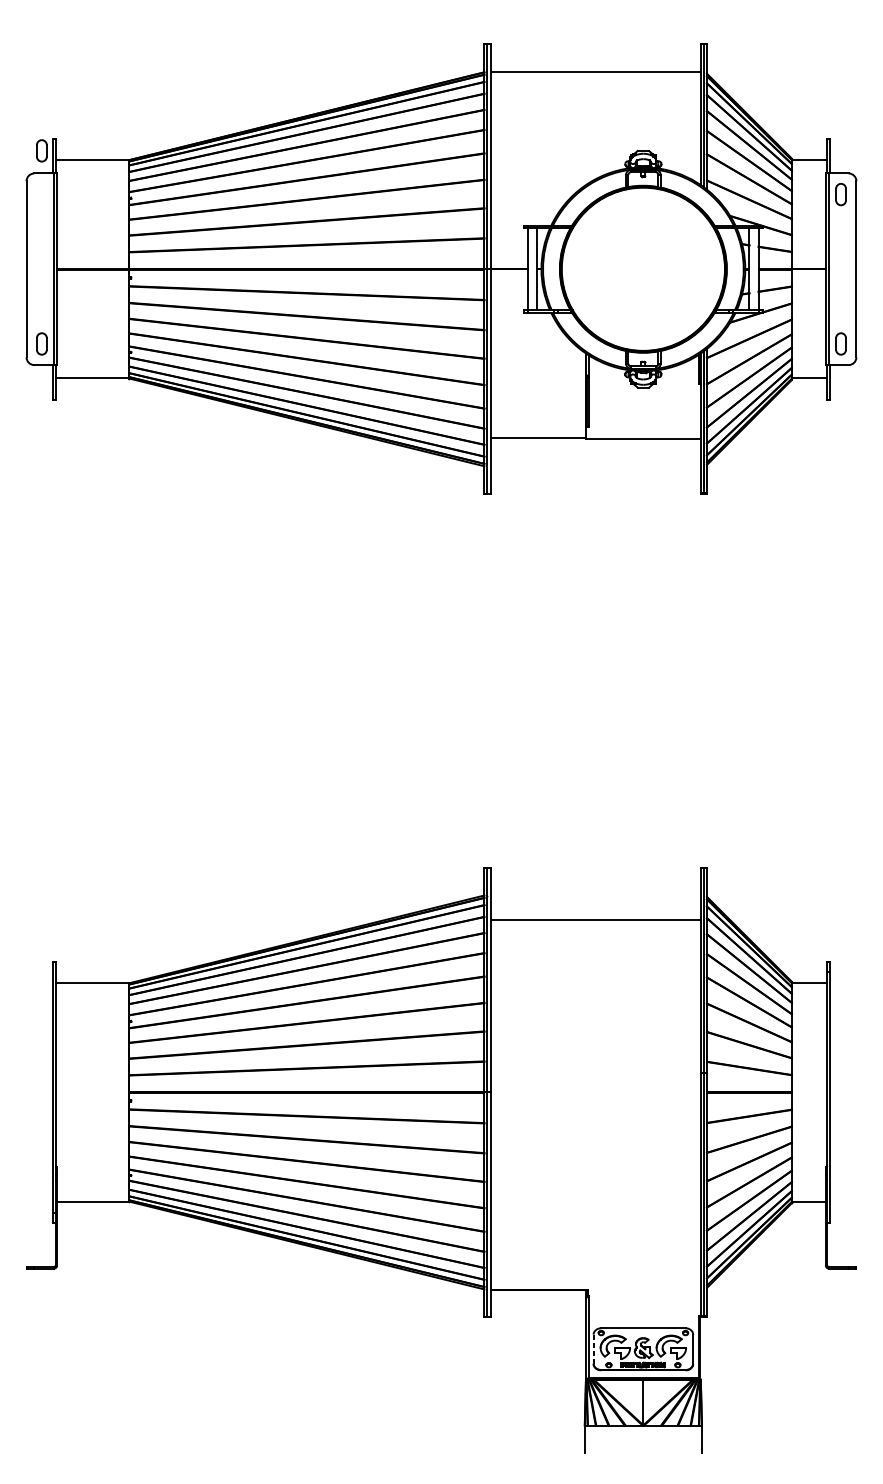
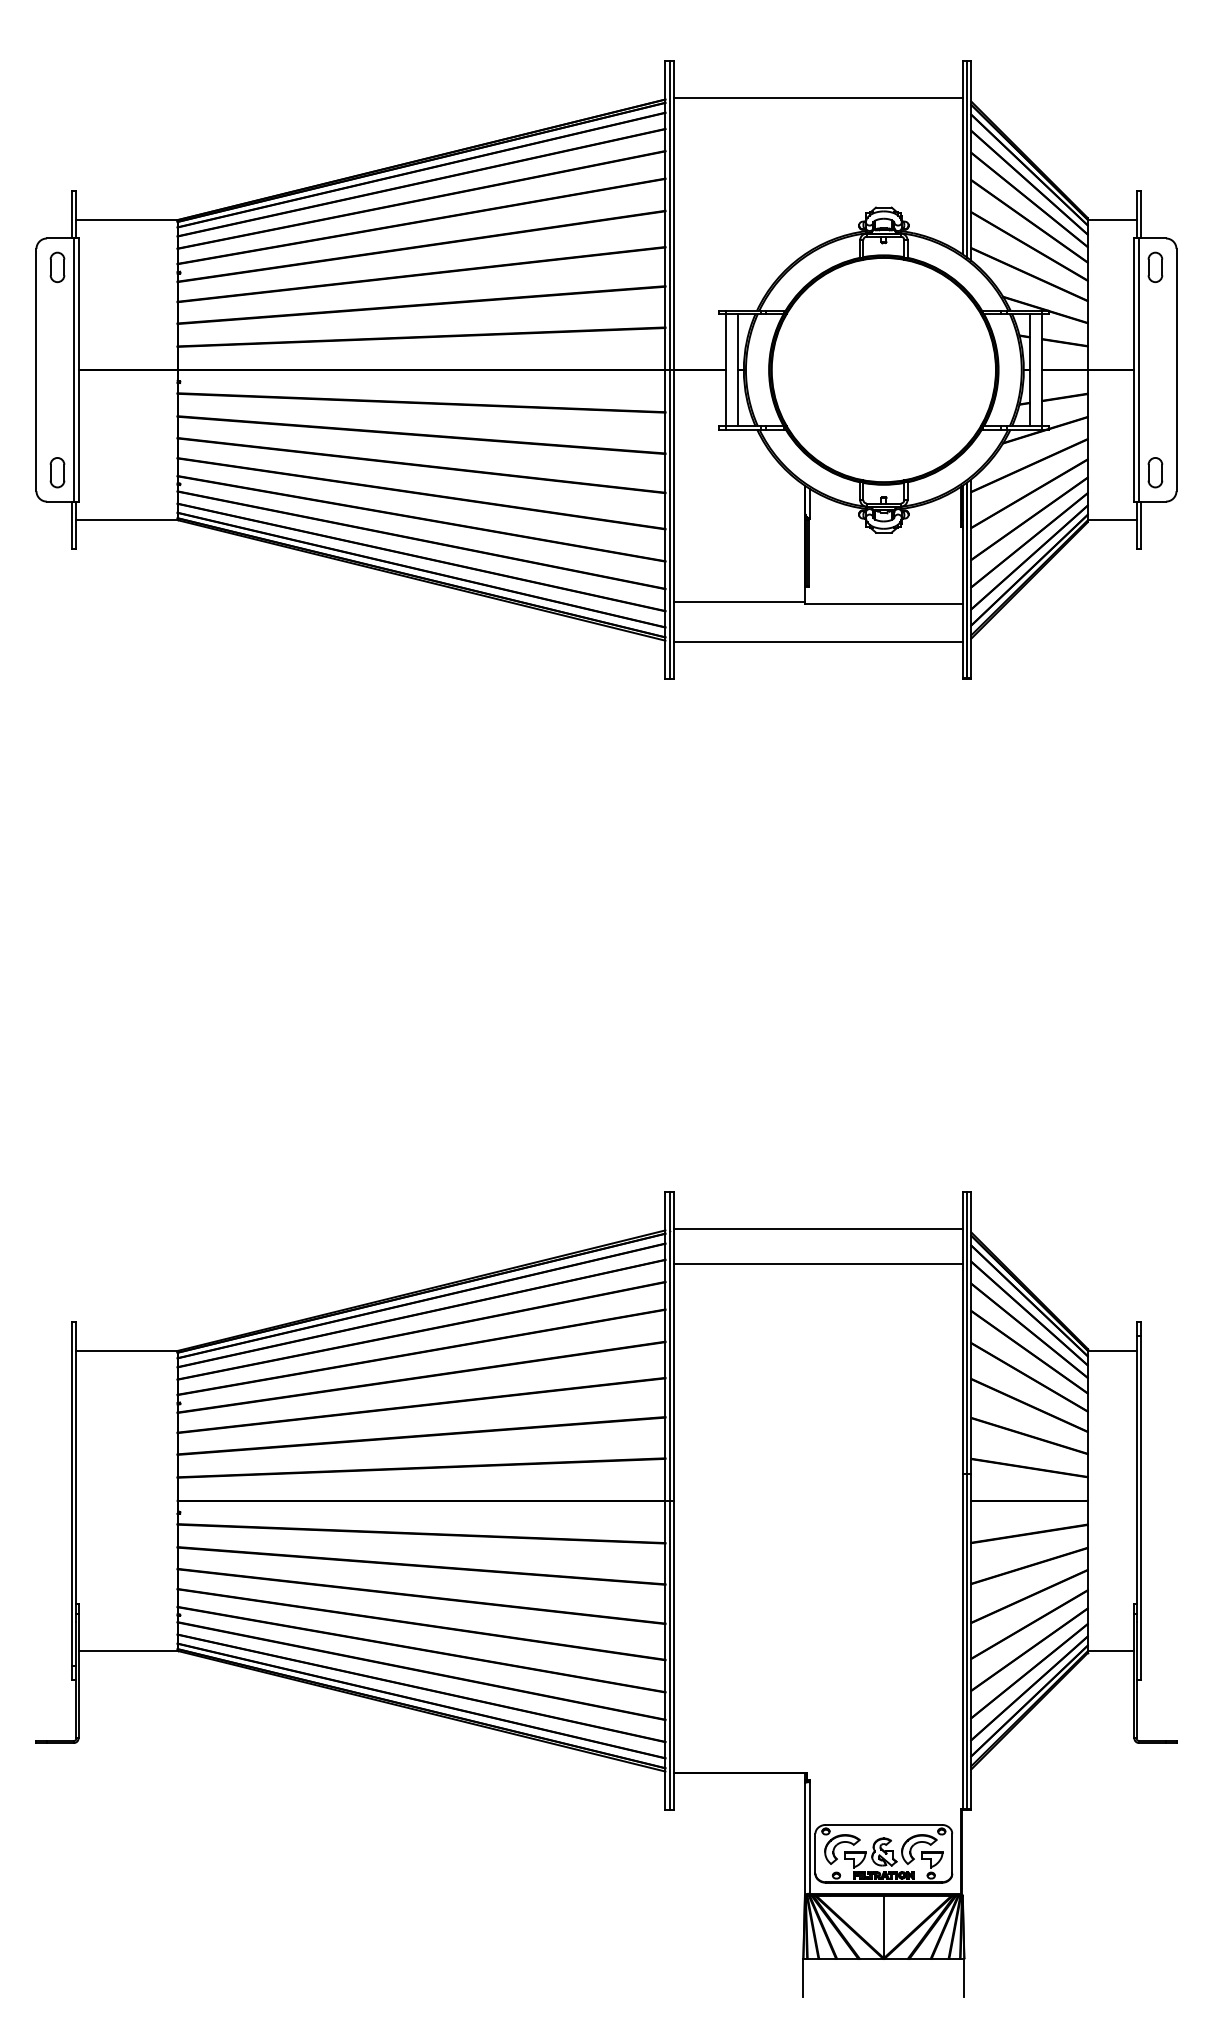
part: (41, 150) -> (57, 266), moved
line: (595, 466) -> (817, 641), added
line: (595, 894) -> (817, 1229), added
line: (593, 1349) -> (815, 1853), dashed -> solid

